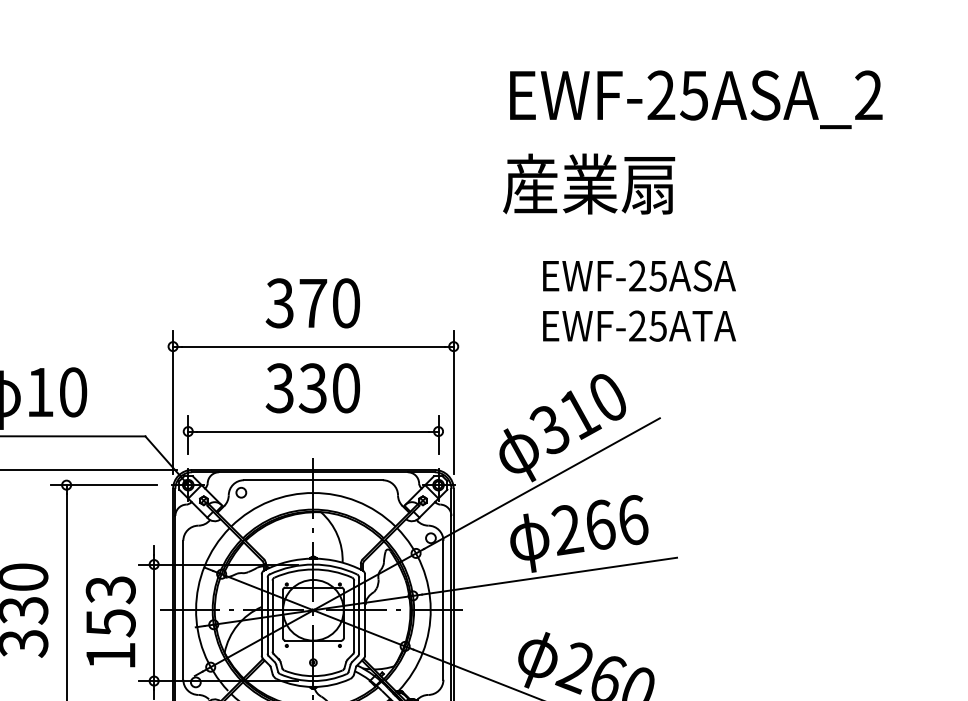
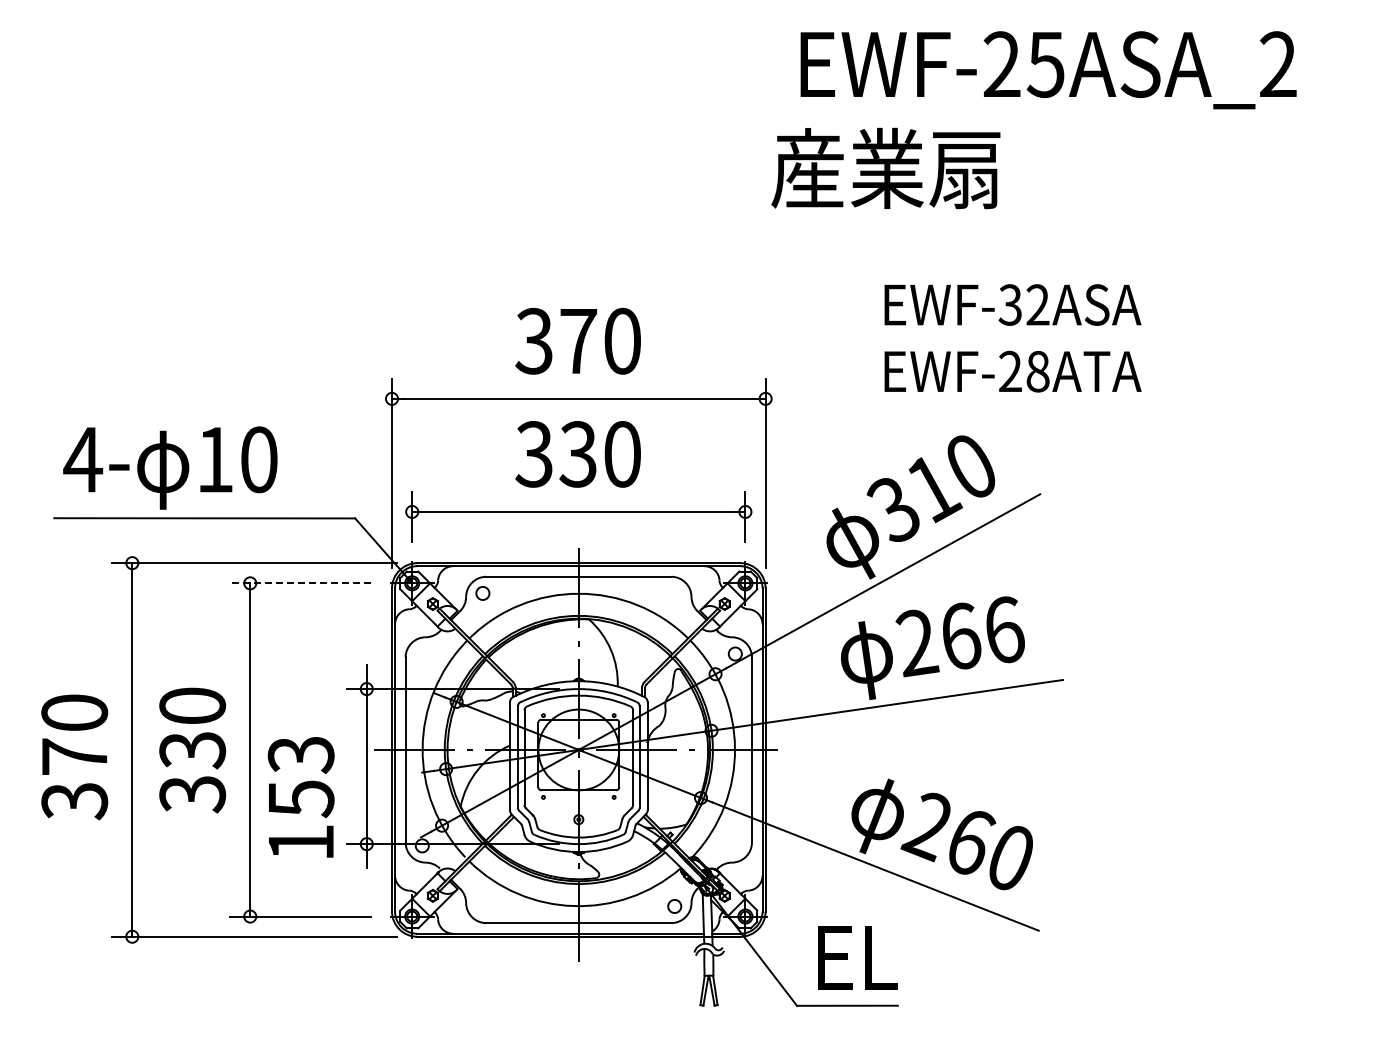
text: (696, 99) -> (1048, 70), moved
text: (588, 184) -> (885, 168), moved
text: (647, 275) -> (1023, 304), EWF-25ASA -> EWF-32ASA
text: (657, 326) -> (1037, 371), EWF-25ATA -> EWF-28ATA
line: (103, 485) -> (299, 583), solid -> dashed
text: (110, 621) -> (300, 797), moved

